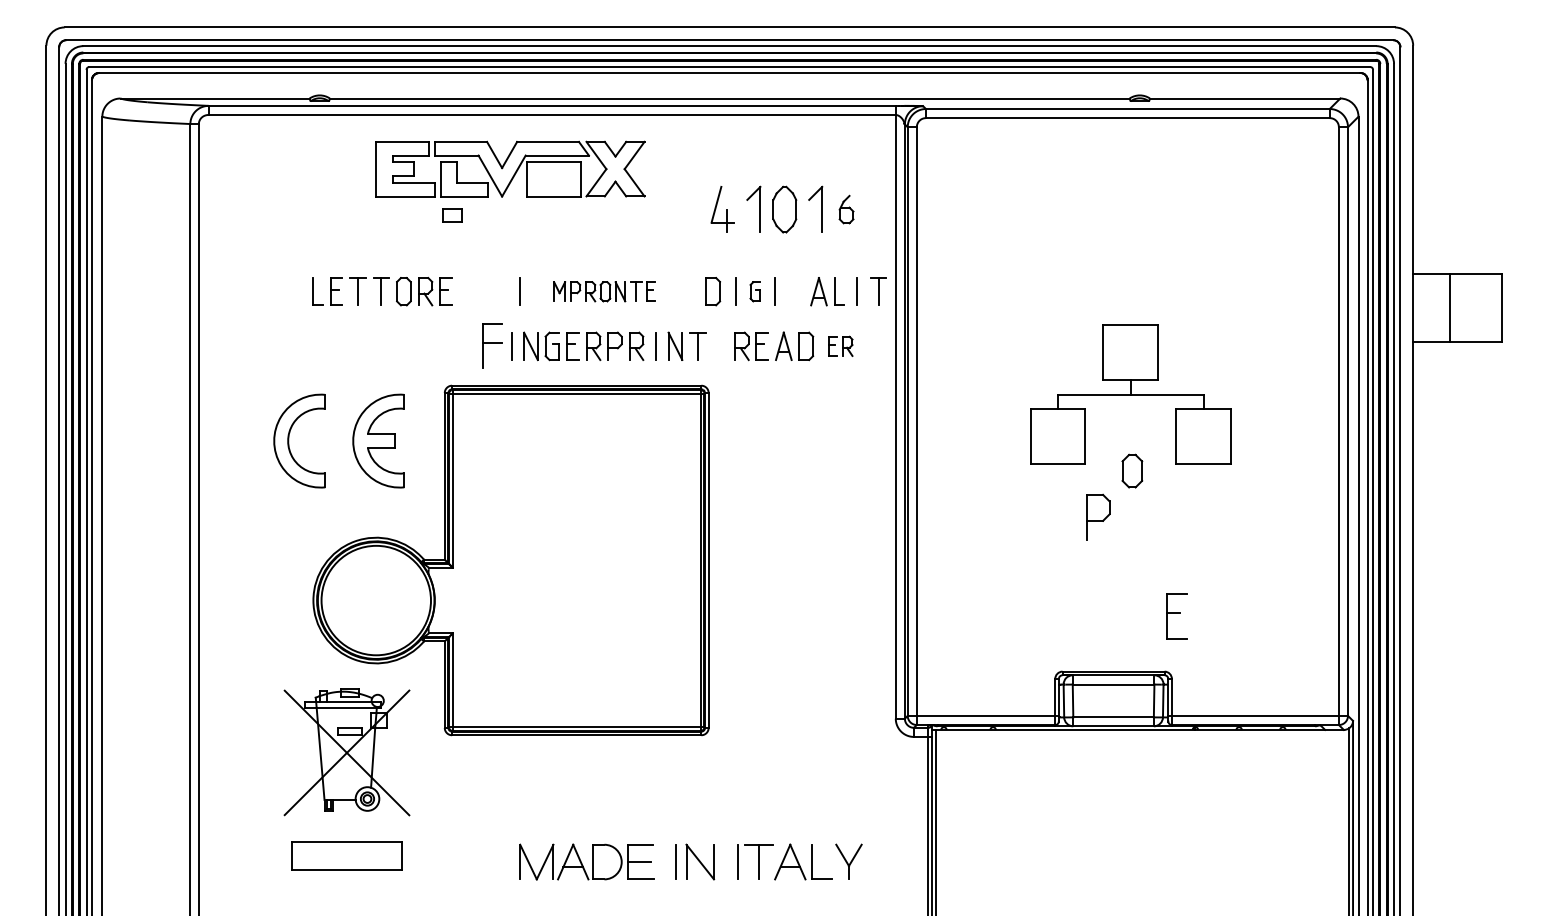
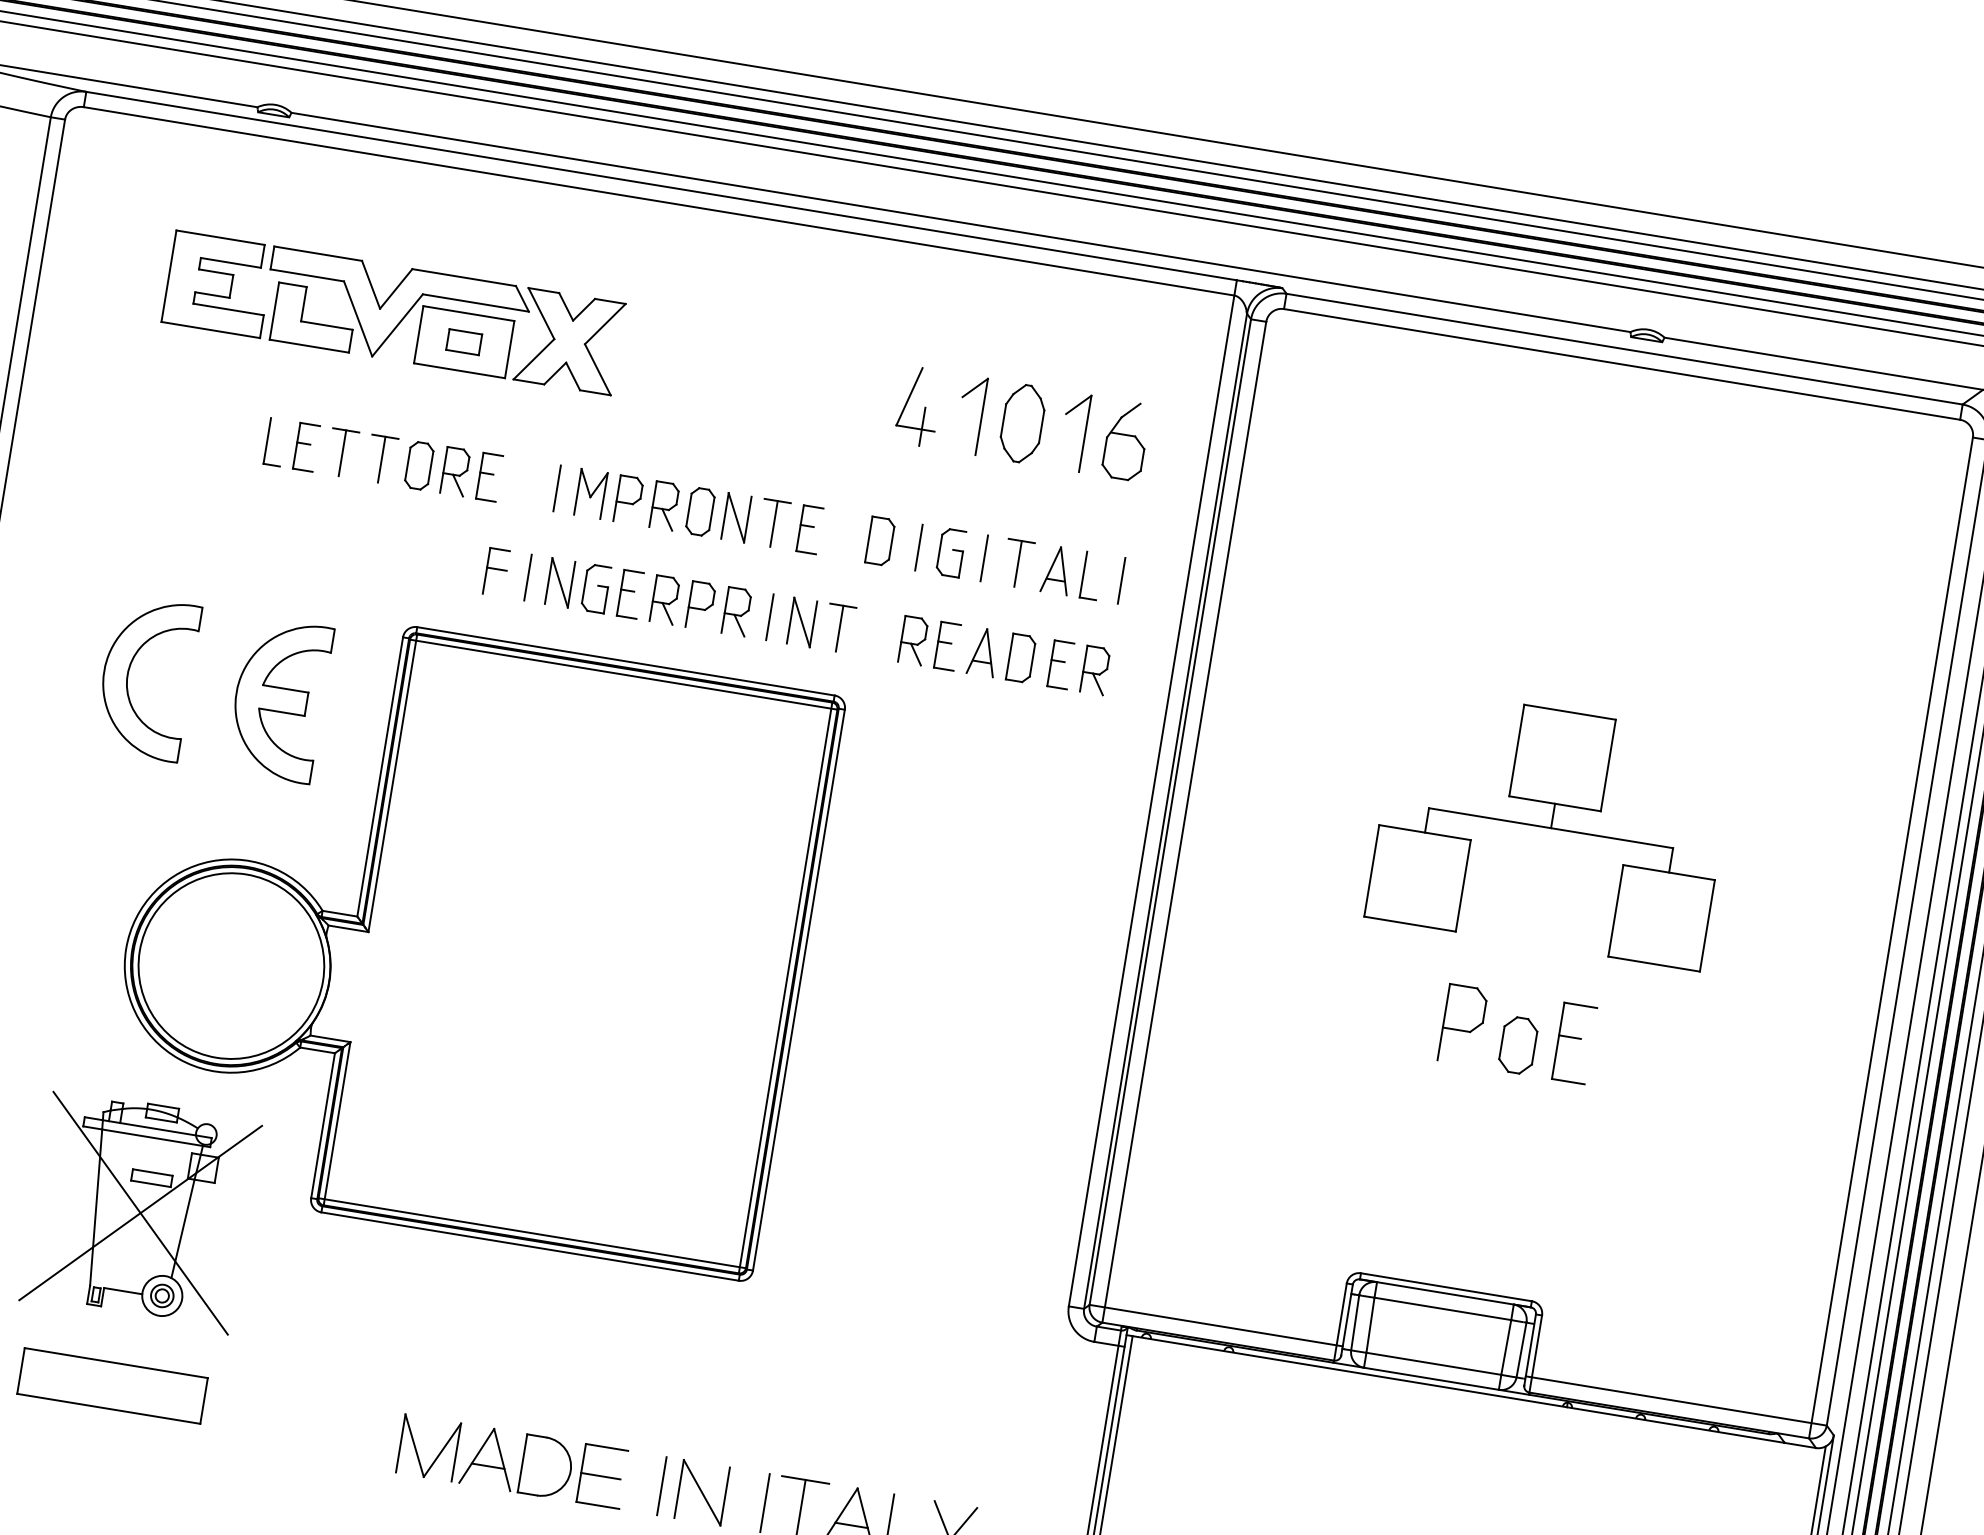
part: (510, 168) -> (393, 311), moved
part: (846, 209) -> (1125, 440), size x1.67
part: (382, 291) -> (383, 459), moved
part: (604, 291) -> (698, 511), size x1.43
part: (754, 291) -> (949, 552), size x1.43
part: (878, 291) -> (1018, 563), moved
part: (492, 346) -> (495, 572), size x0.62
part: (840, 346) -> (1078, 667), size x1.43
part: (1132, 470) -> (1518, 1044), moved
part: (1176, 616) -> (1573, 1043), moved

